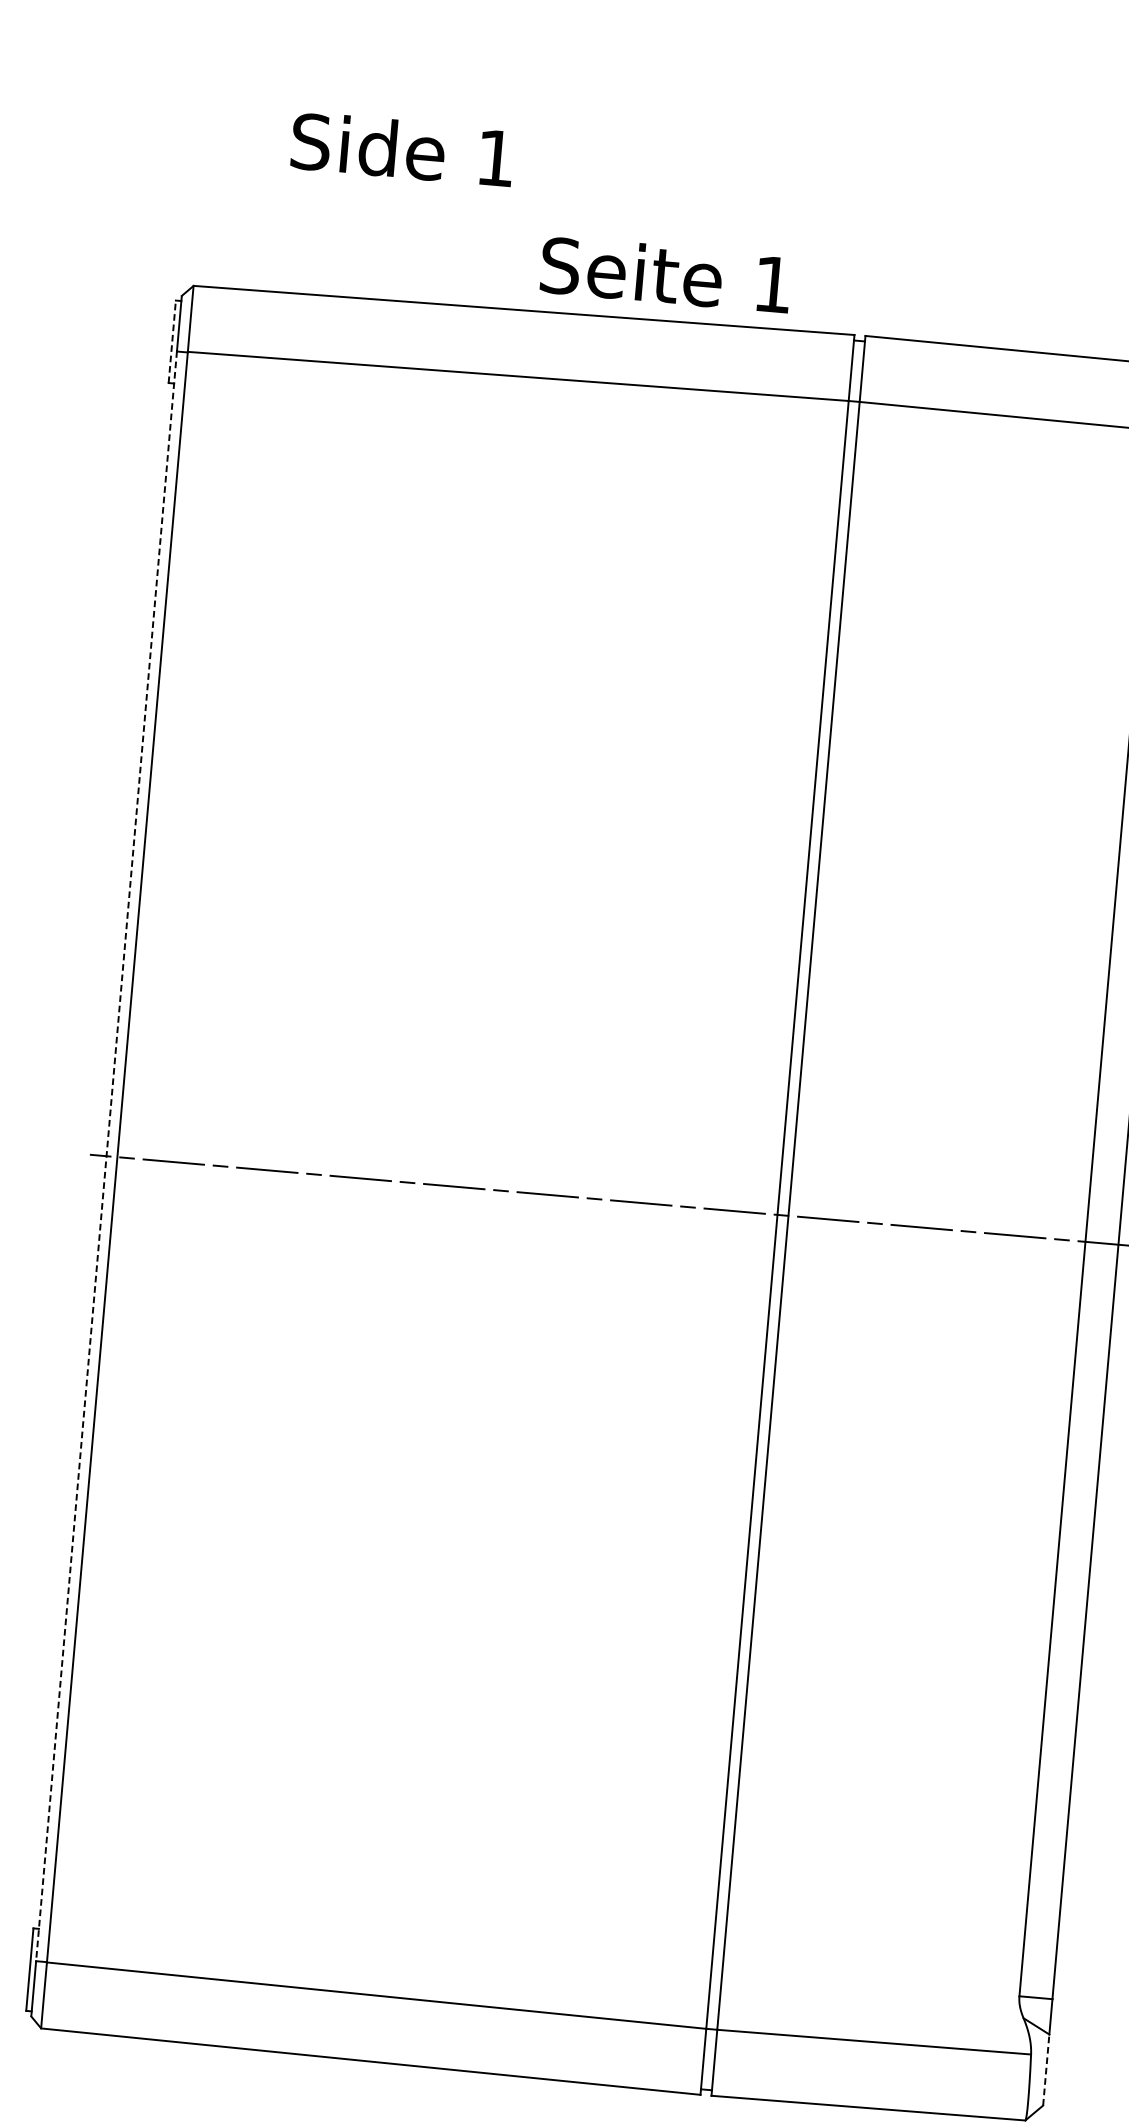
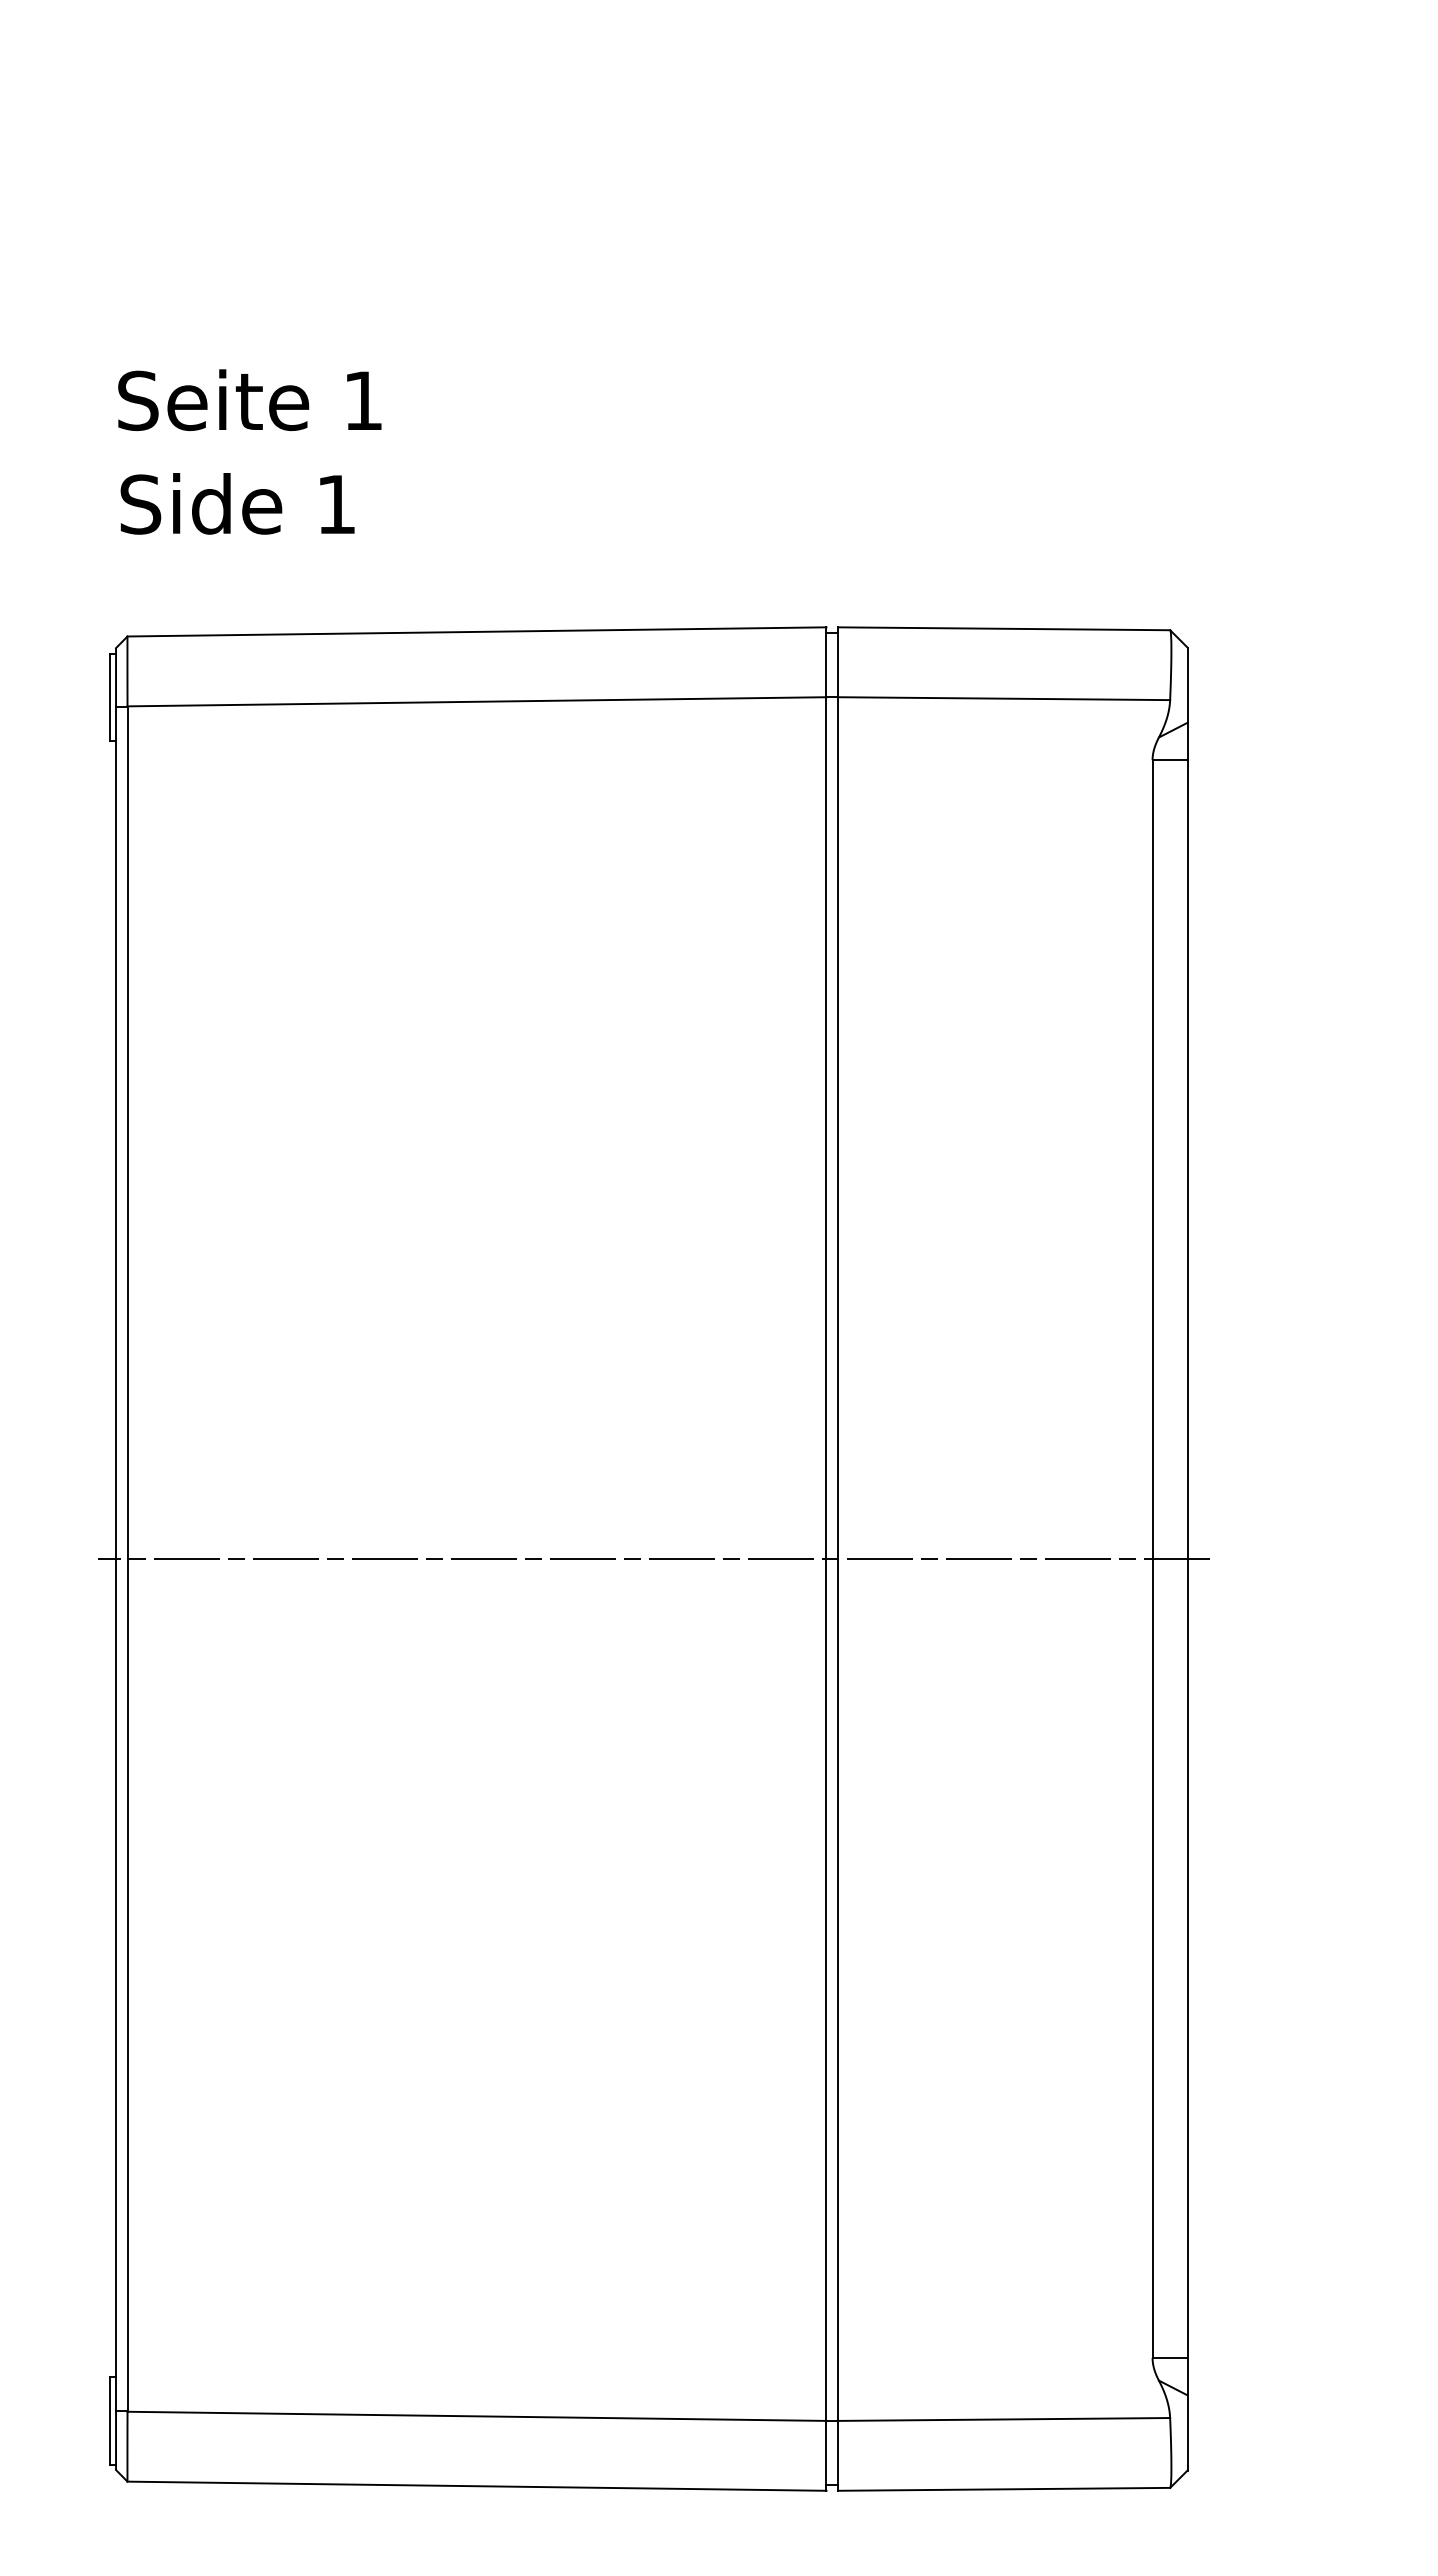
text: (402, 149) -> (237, 503), moved
text: (665, 273) -> (249, 399), moved
line: (172, 342) -> (110, 697), dashed -> solid
line: (106, 1156) -> (116, 1559), dashed -> solid
line: (1046, 2069) -> (1187, 2432), dashed -> solid

